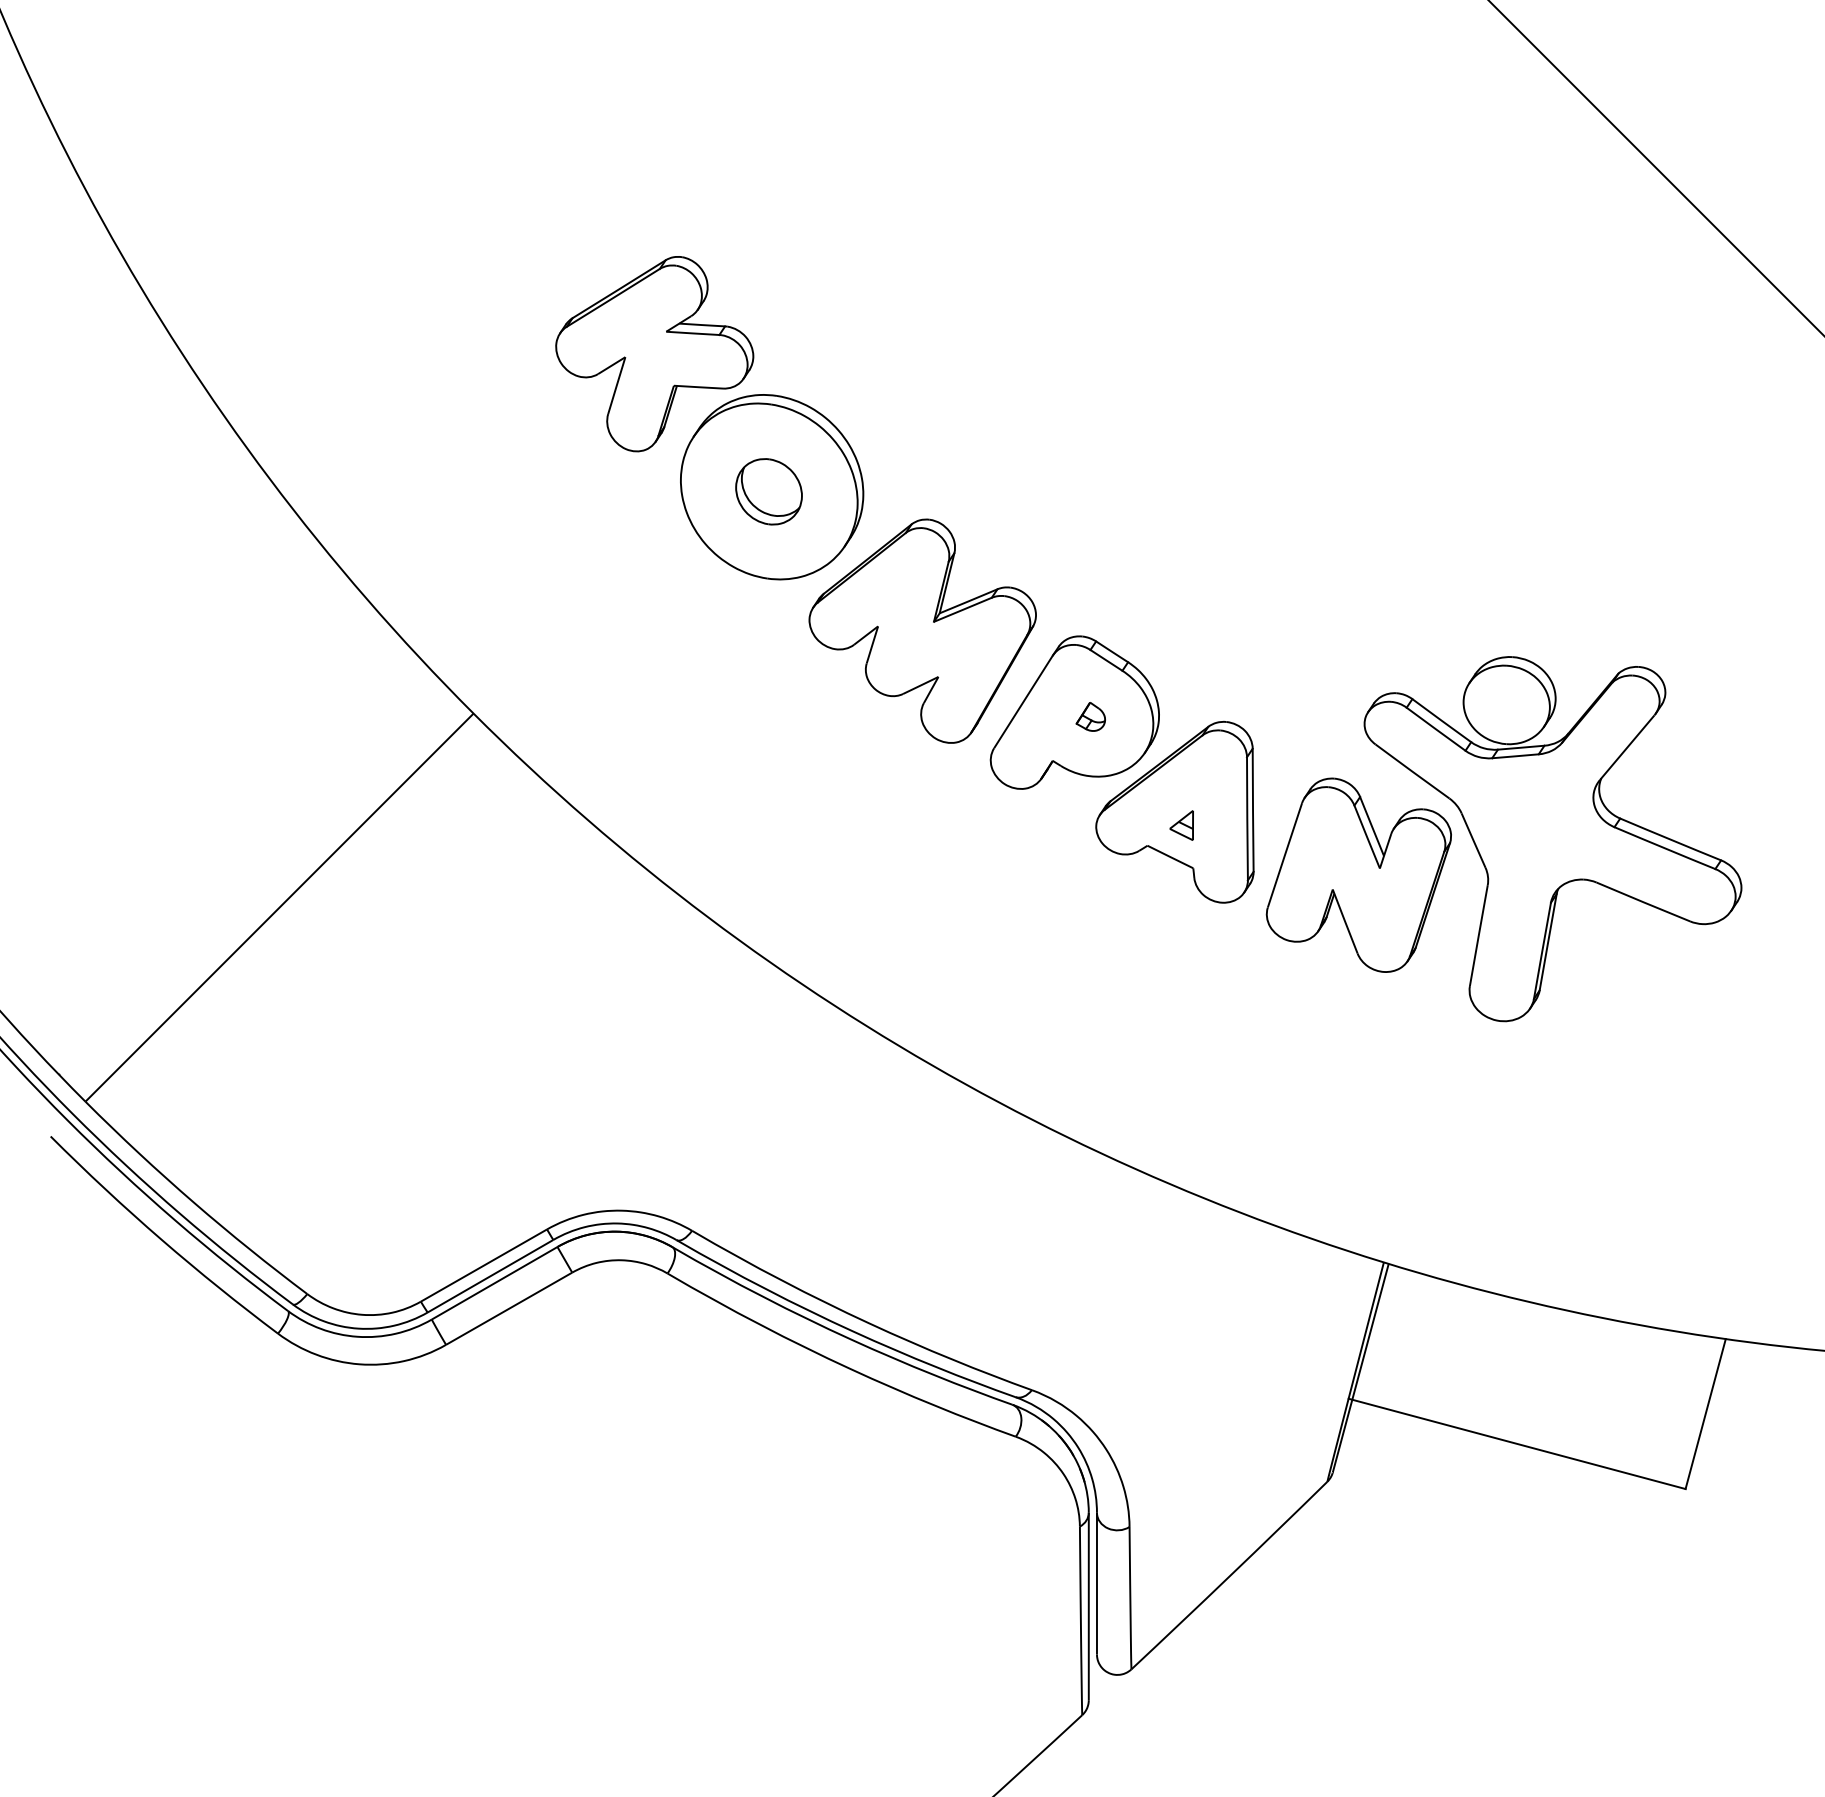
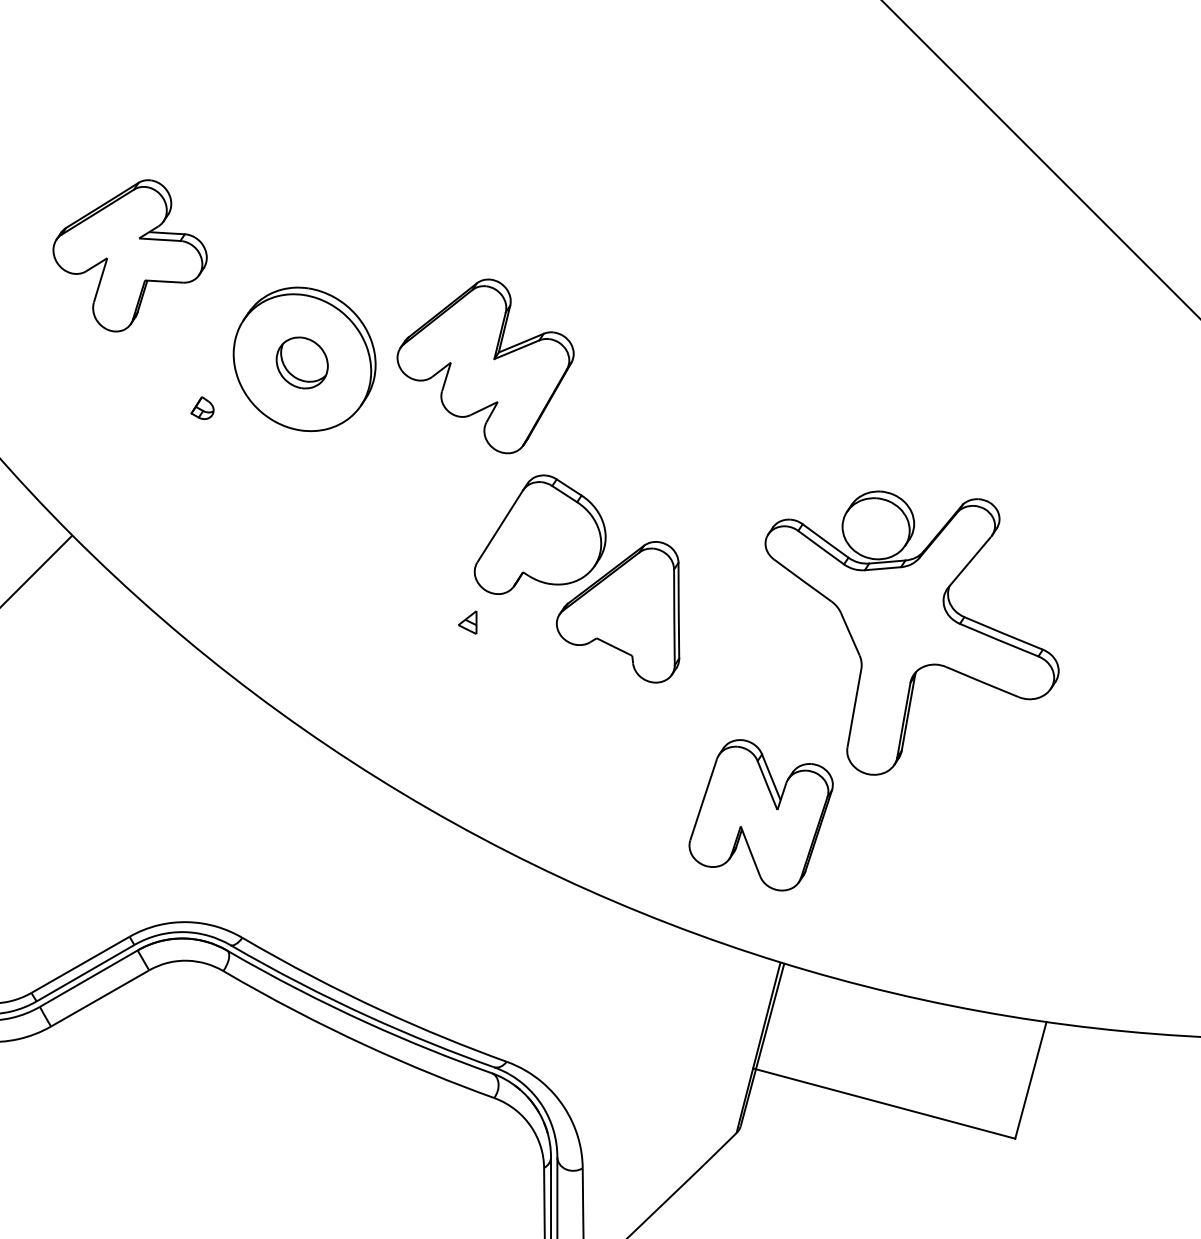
part: (654, 354) -> (129, 256), moved
part: (922, 630) -> (485, 365), moved
part: (1090, 716) -> (202, 407), moved
part: (1181, 825) -> (467, 622), moved
part: (1358, 874) -> (760, 814), moved

